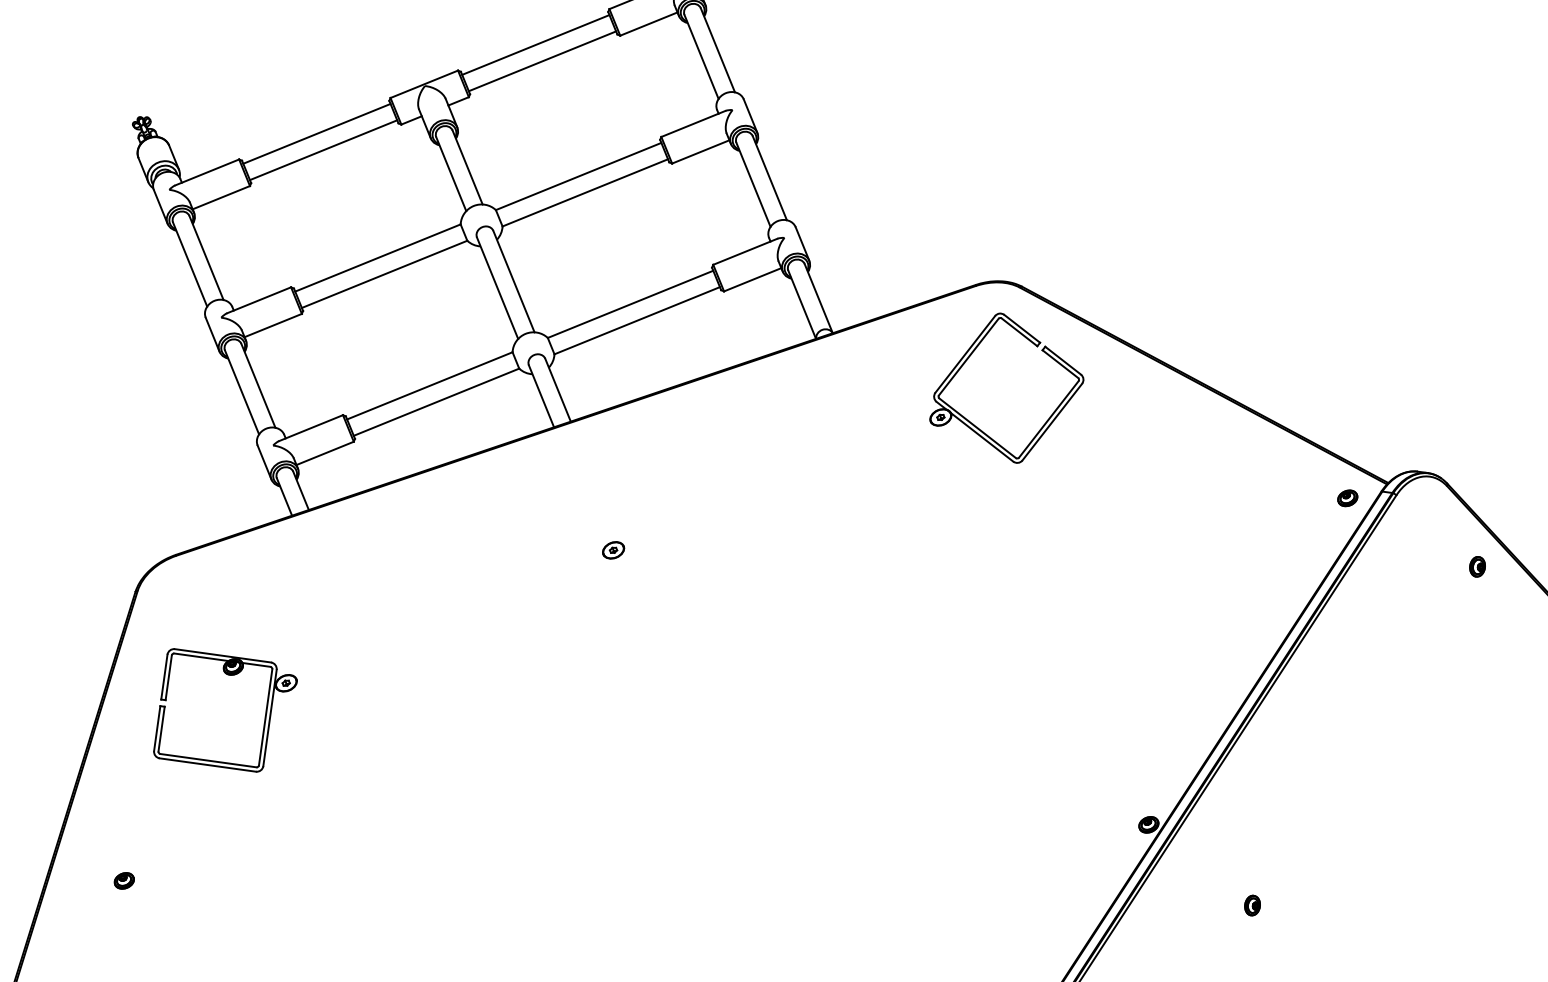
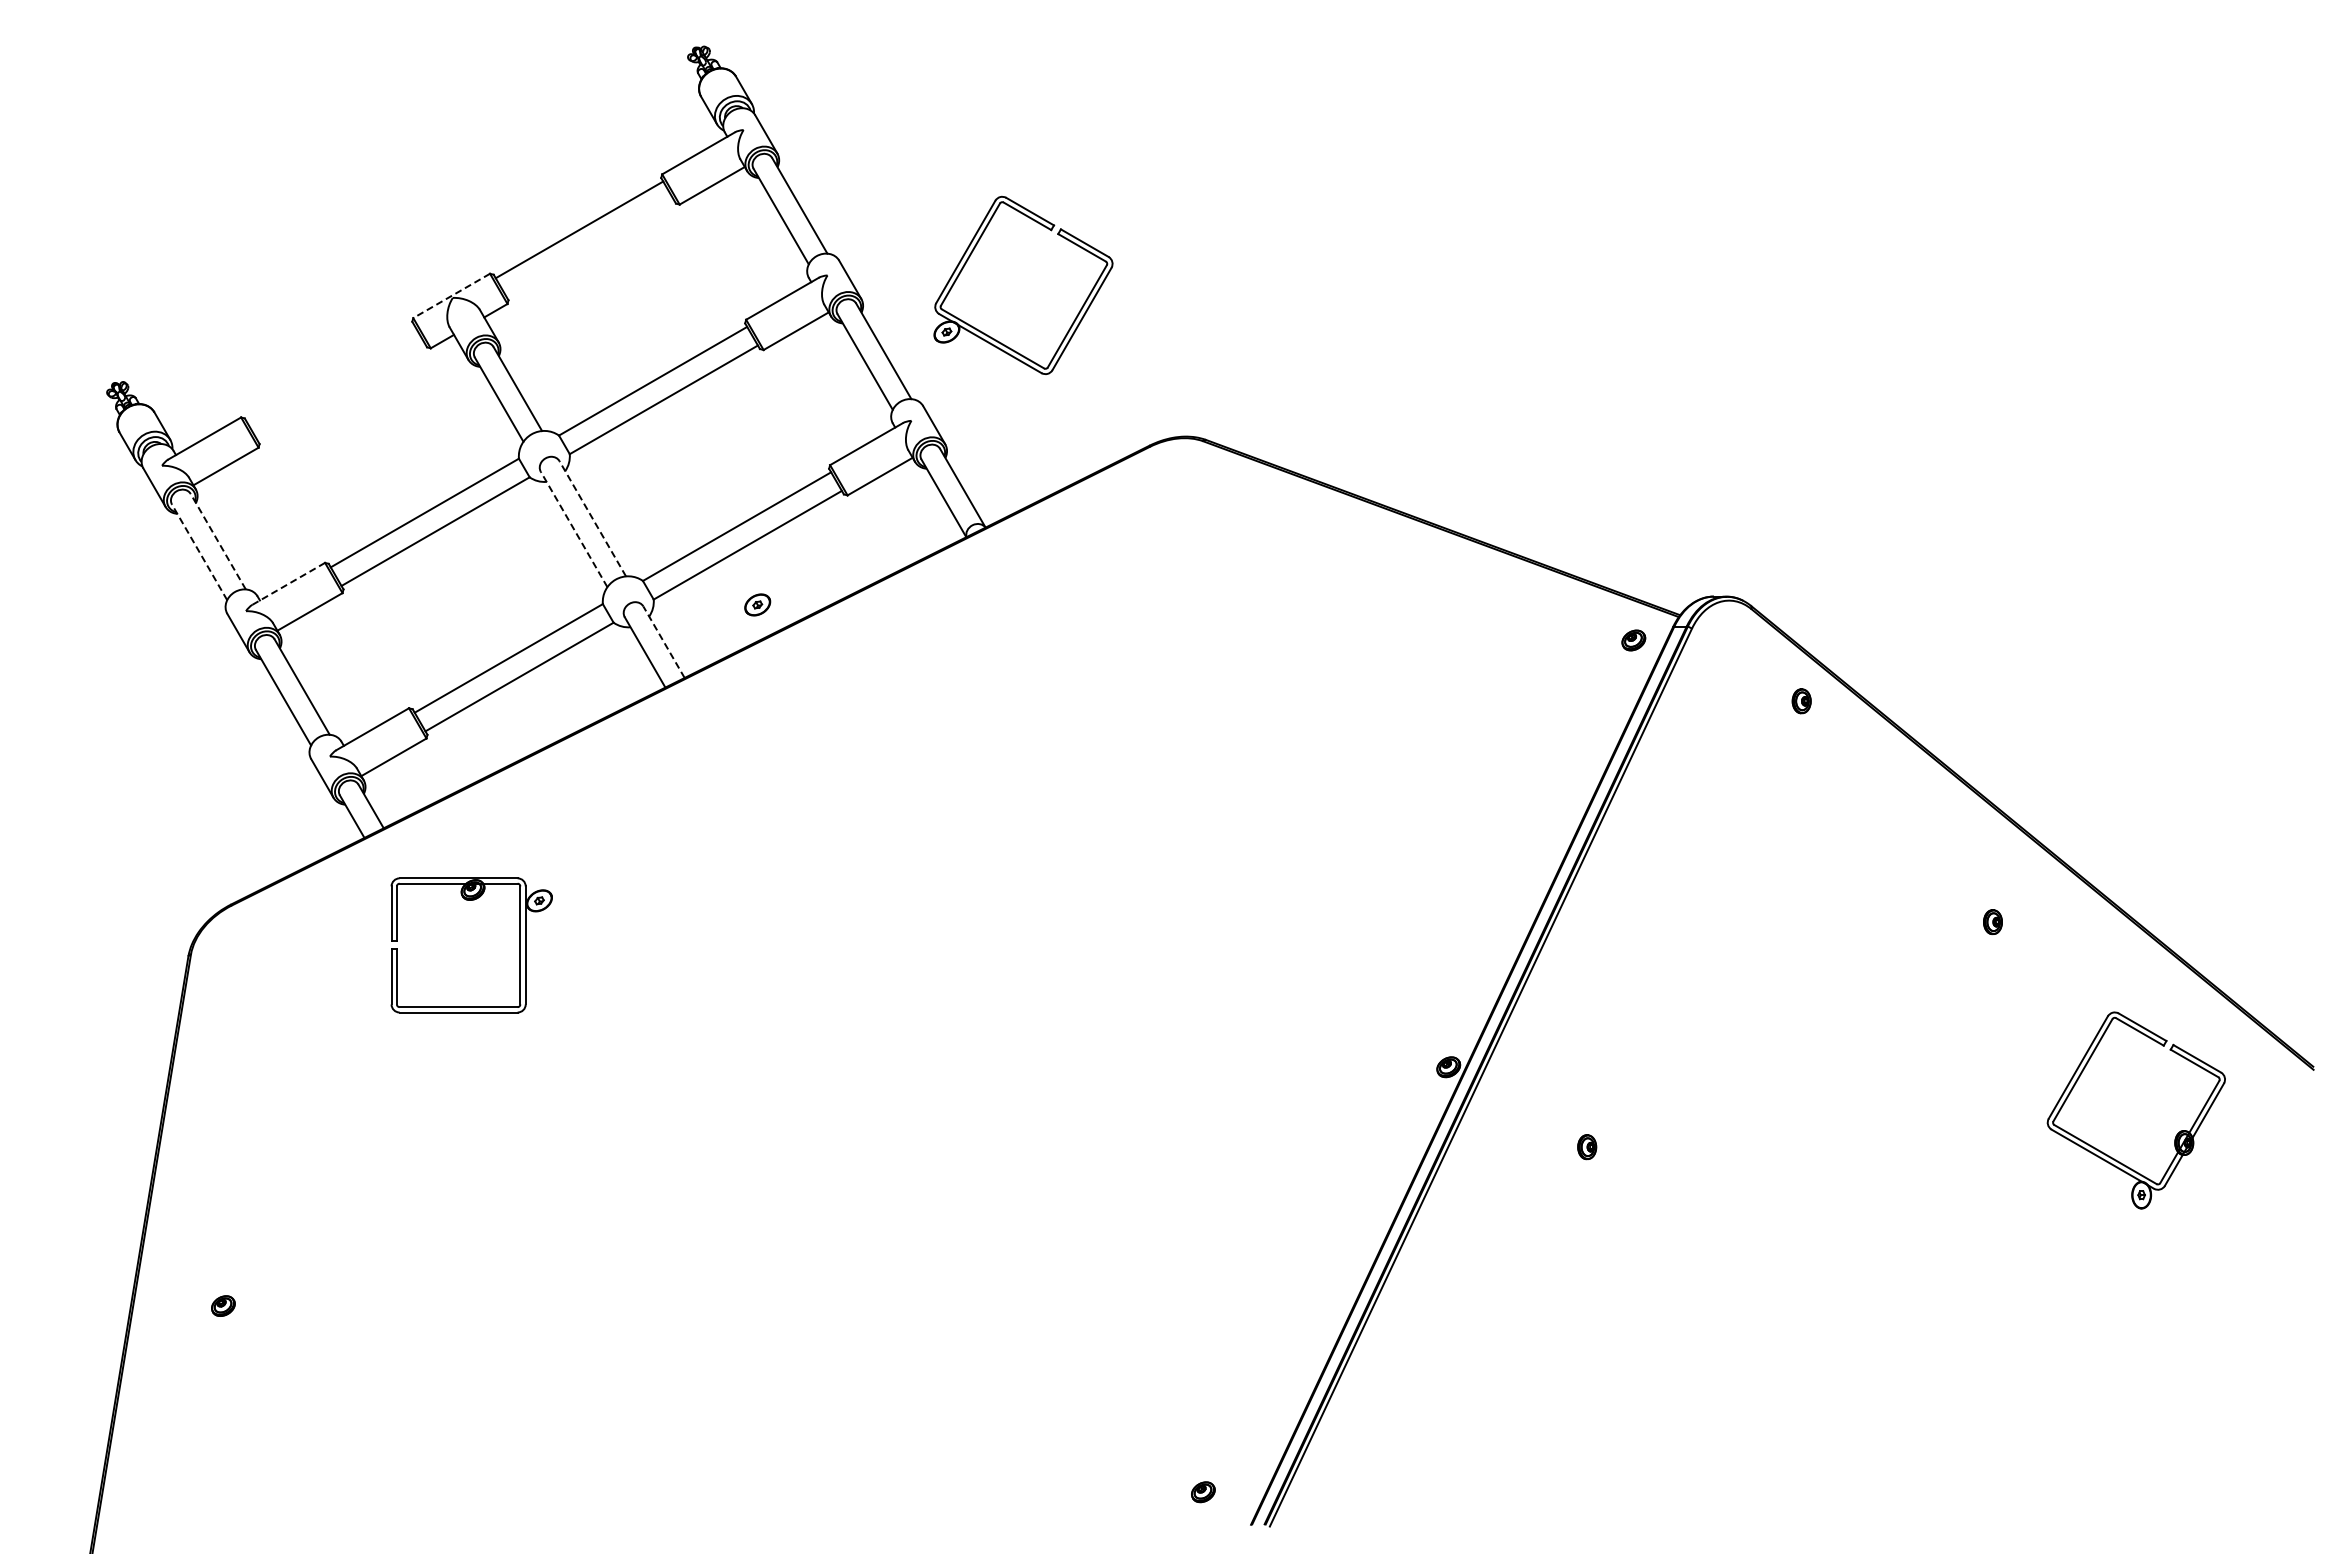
line: (542, 61) -> (590, 248), removed
line: (424, 84) -> (451, 296), solid -> dashed
line: (316, 133) -> (330, 373), removed
line: (323, 149) -> (341, 391), removed
line: (206, 257) -> (218, 541), solid -> dashed
line: (190, 264) -> (199, 552), solid -> dashed
line: (513, 281) -> (592, 518), solid -> dashed
line: (497, 288) -> (574, 529), solid -> dashed
line: (258, 299) -> (288, 583), solid -> dashed
part: (969, 357) -> (971, 255), moved
line: (557, 389) -> (663, 641), solid -> dashed
part: (613, 549) -> (757, 604), moved
part: (230, 675) -> (471, 900), moved

